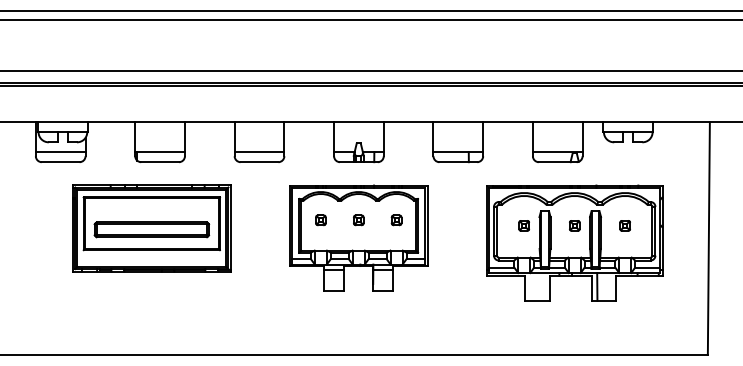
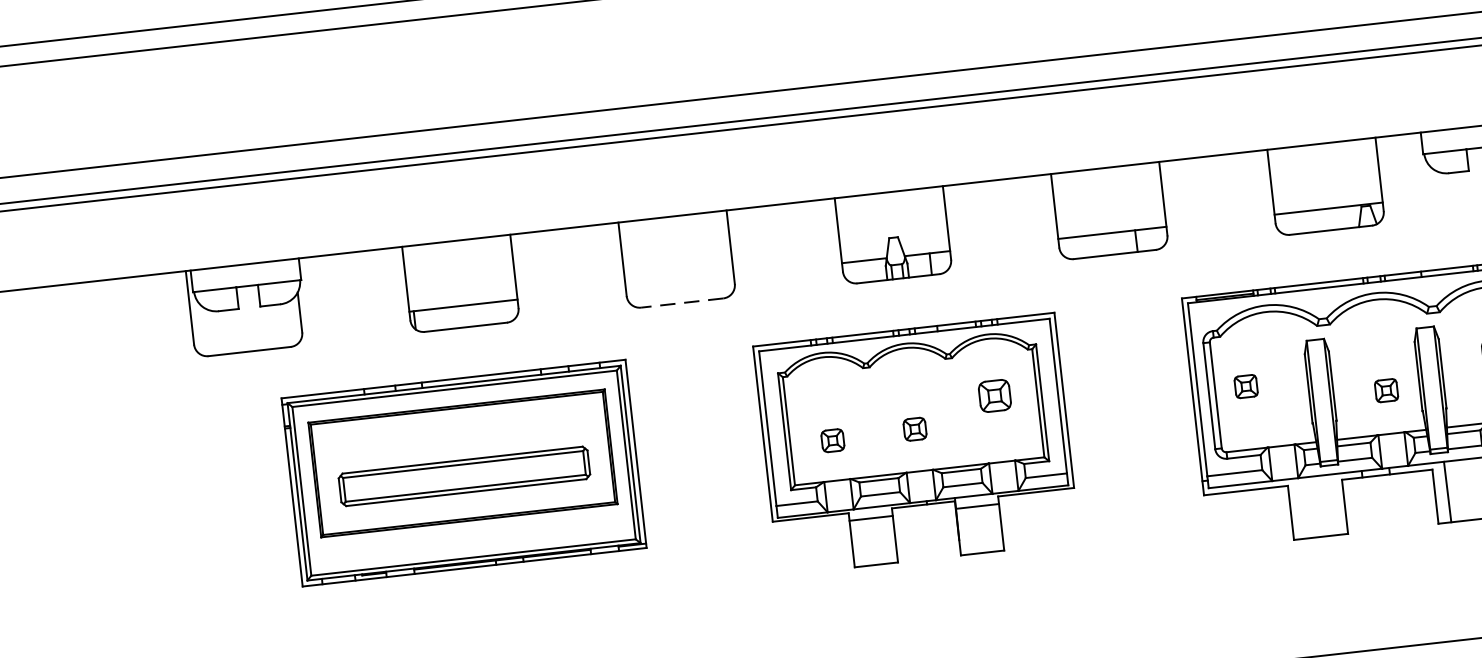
line: (60, 152) -> (246, 330), removed
line: (259, 152) -> (679, 281), removed
line: (259, 162) -> (682, 303), solid -> dashed
part: (320, 220) -> (832, 441), moved
part: (358, 220) -> (914, 429), moved
part: (396, 220) -> (994, 396), size x1.4
part: (523, 225) -> (1244, 386), moved
part: (574, 225) -> (1385, 390), moved

